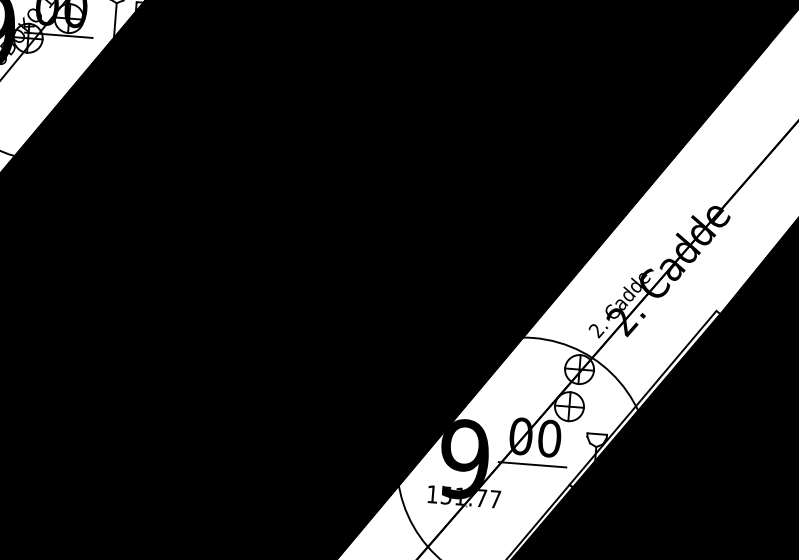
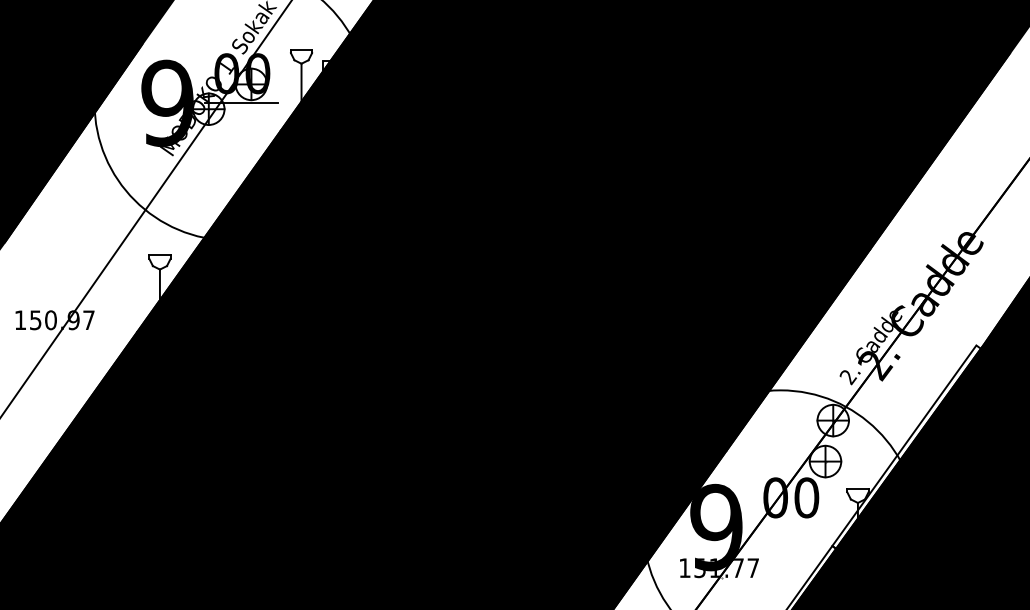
line: (532, 464) -> (790, 527), removed

